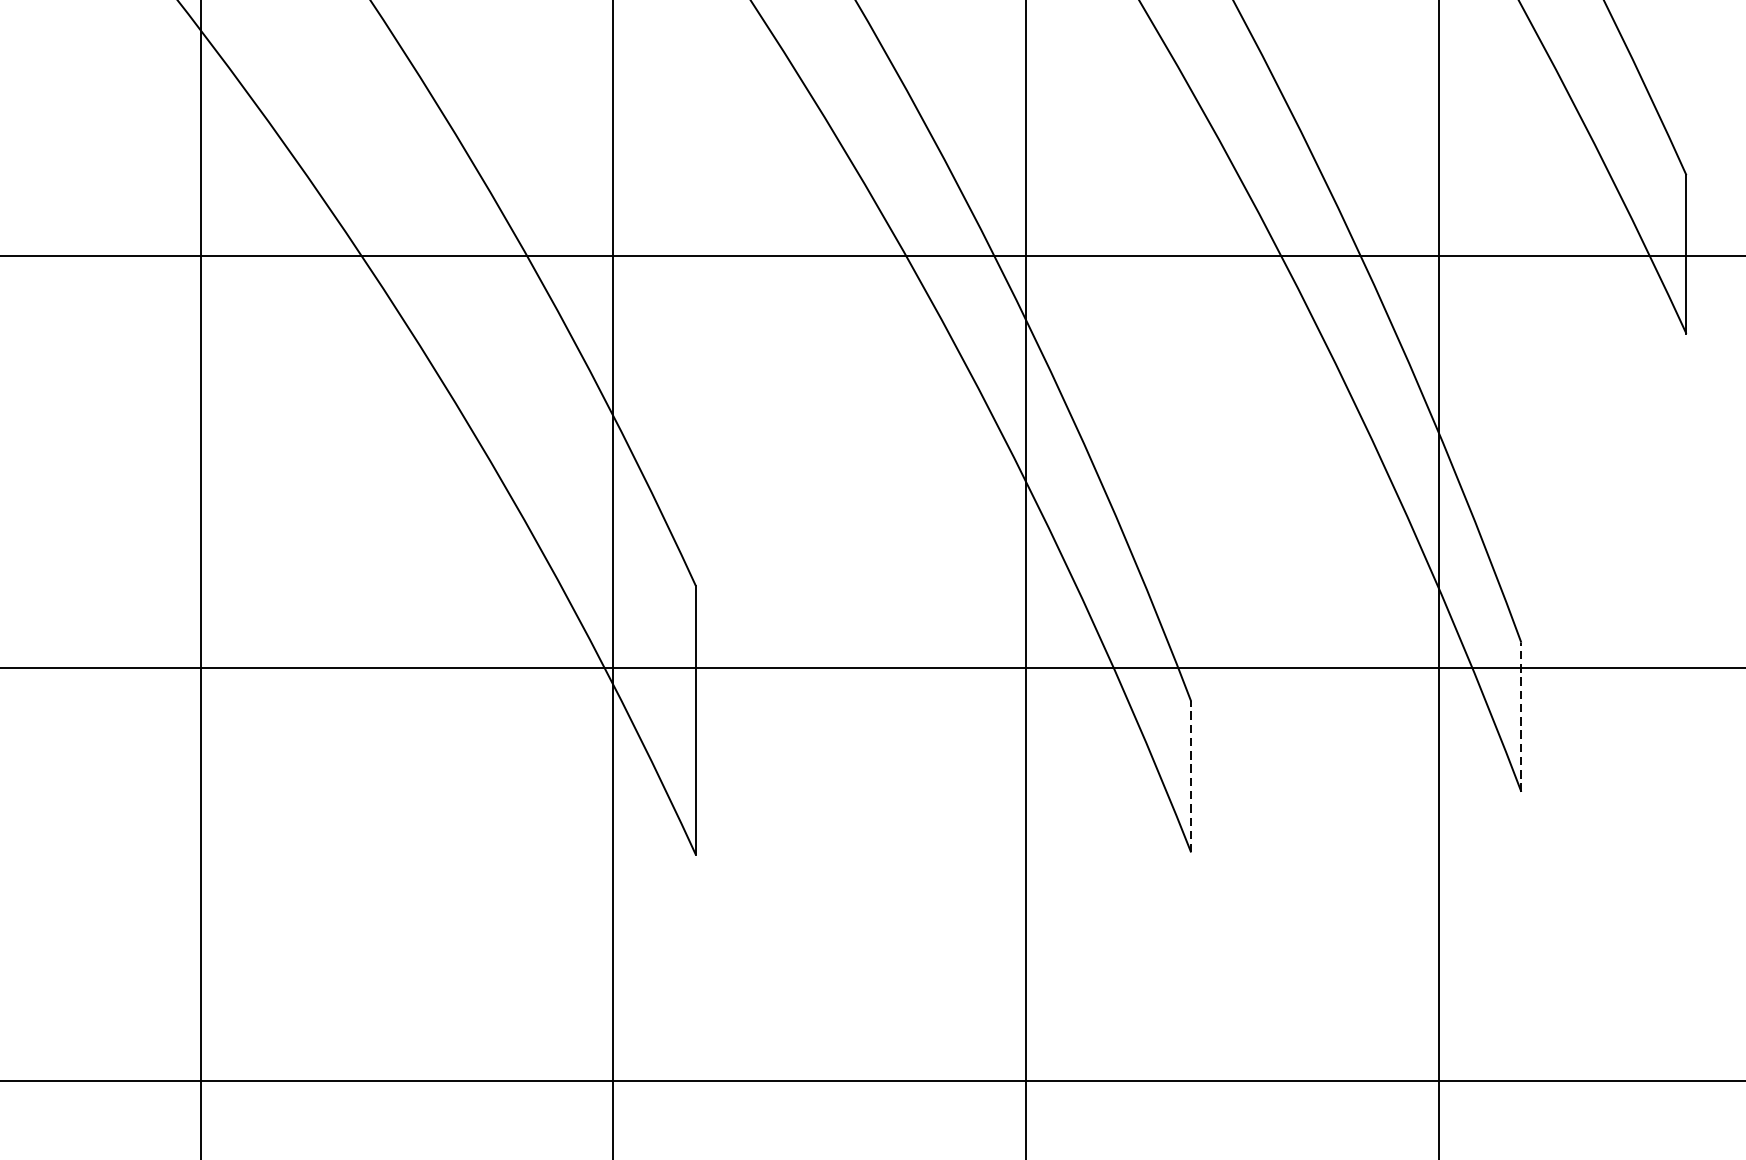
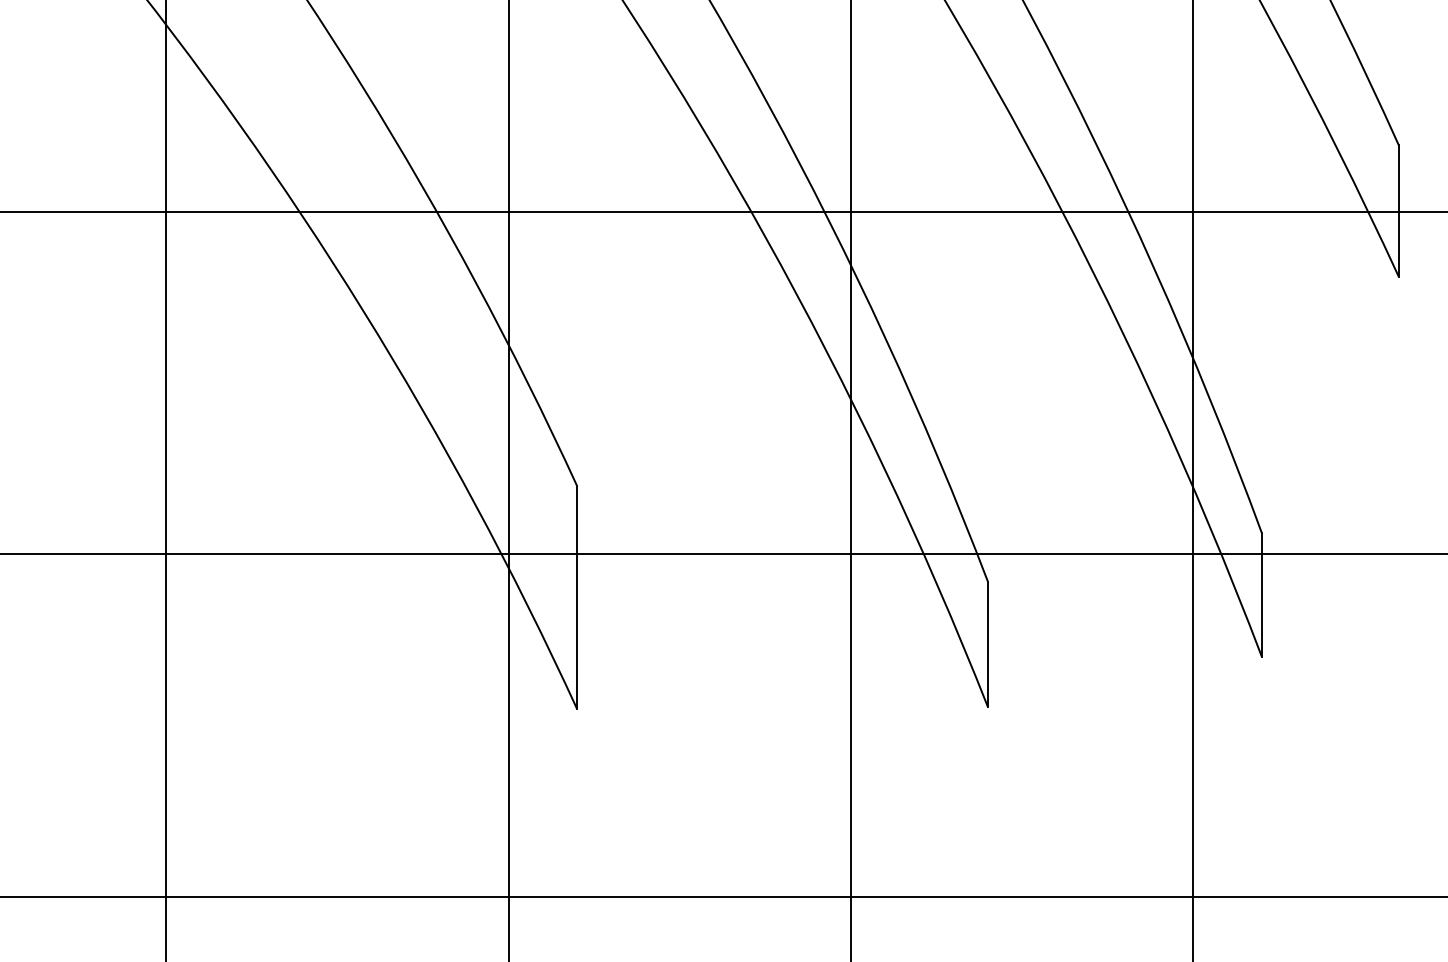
line: (1520, 716) -> (1261, 594), dashed -> solid
line: (1190, 777) -> (987, 644), dashed -> solid

